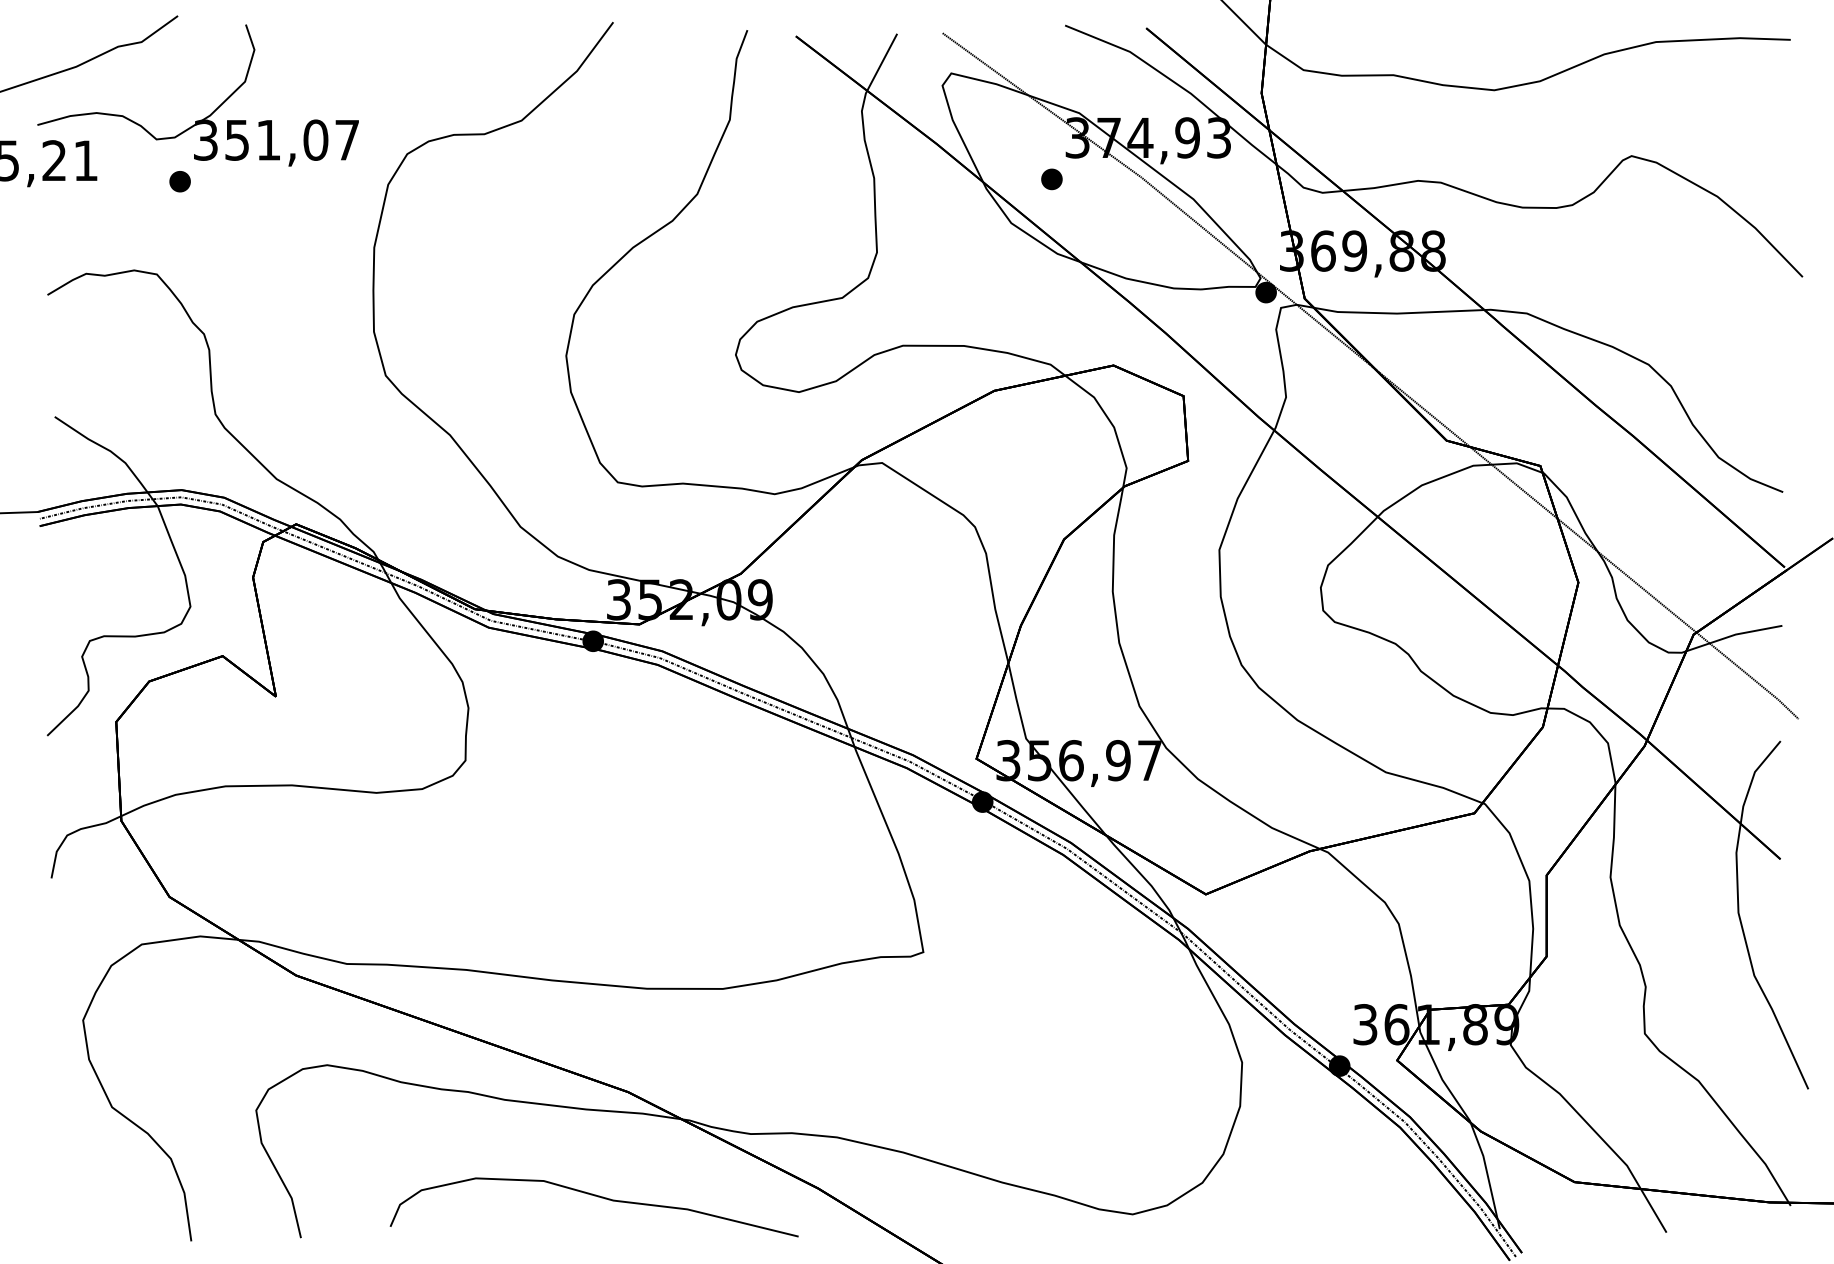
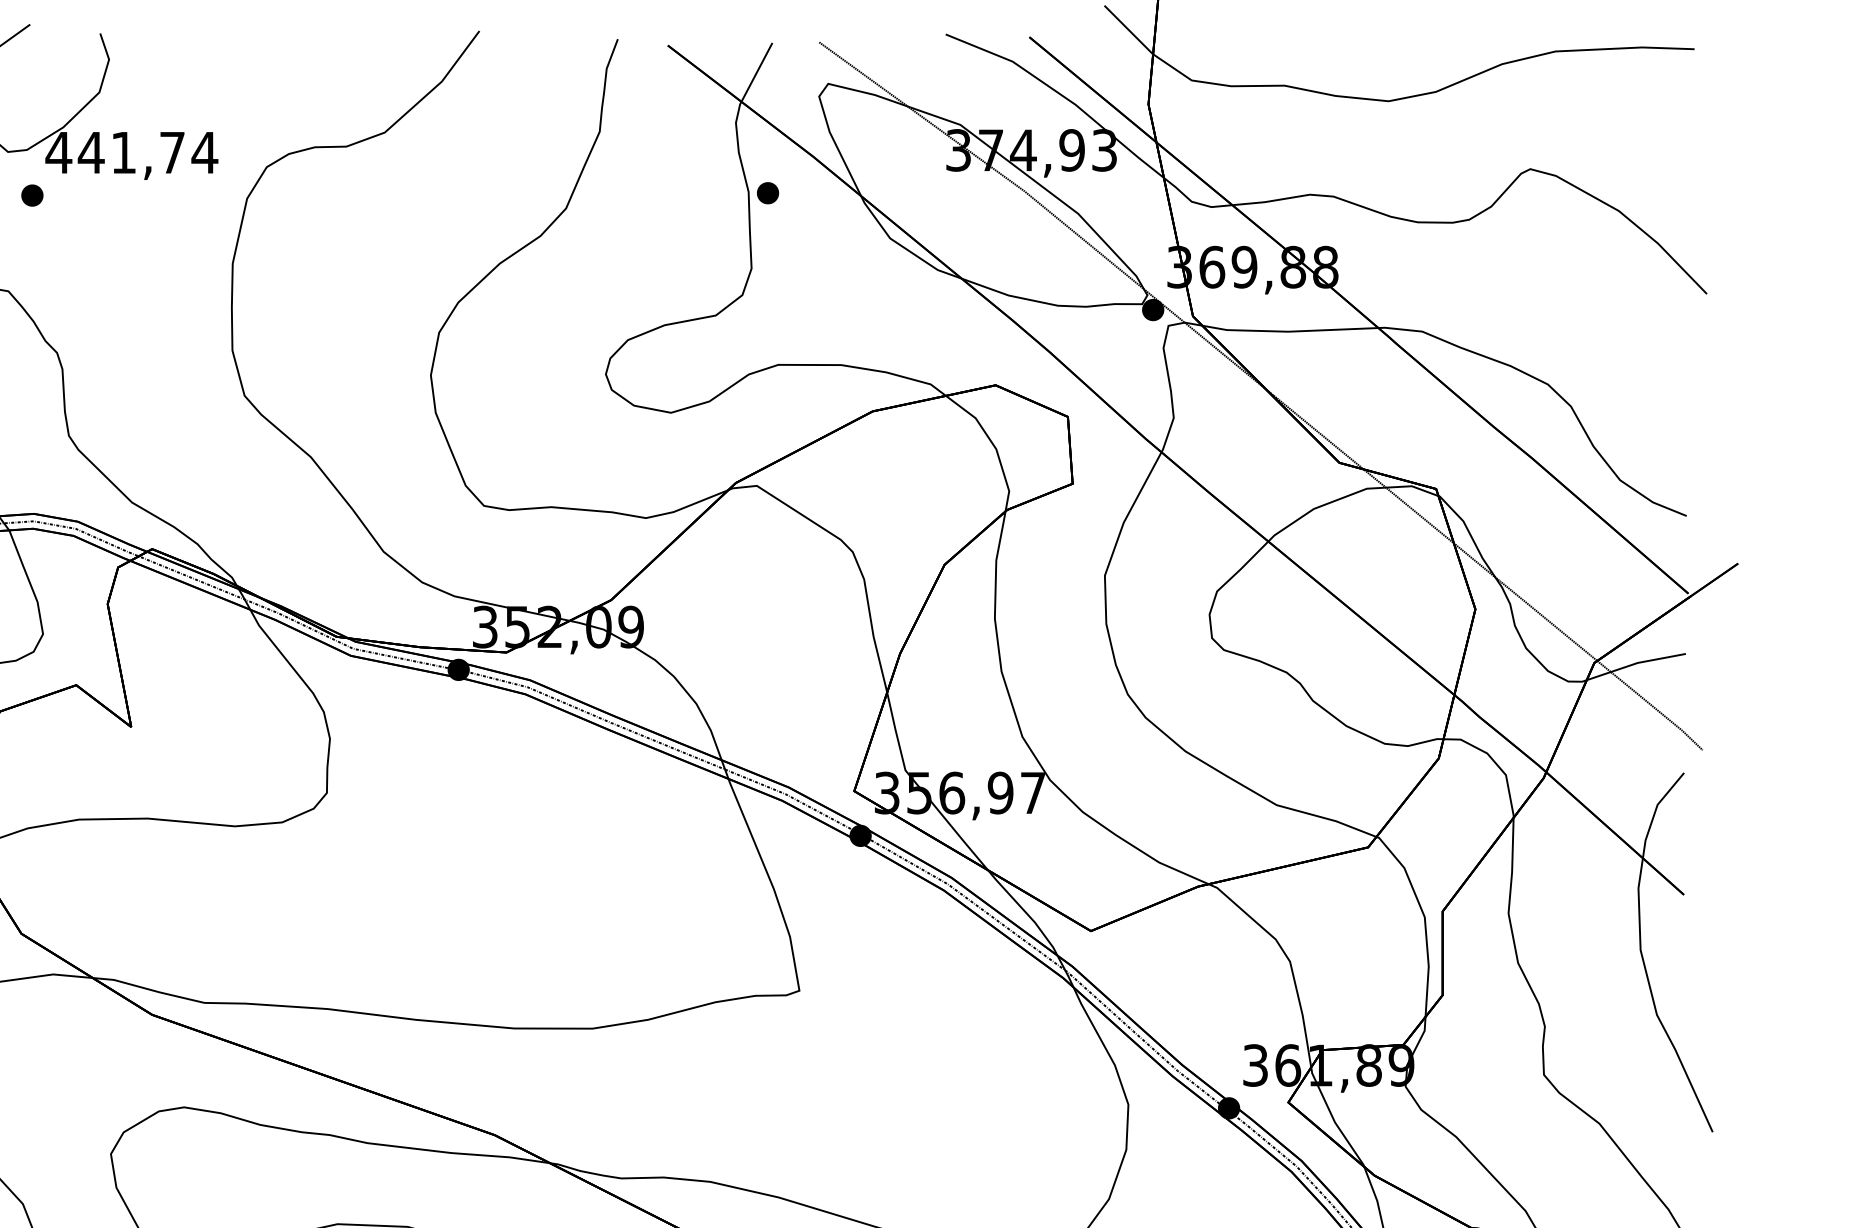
text: (276, 139) -> (131, 152), 351,07 -> 441,74
part: (1051, 179) -> (767, 193), moved

